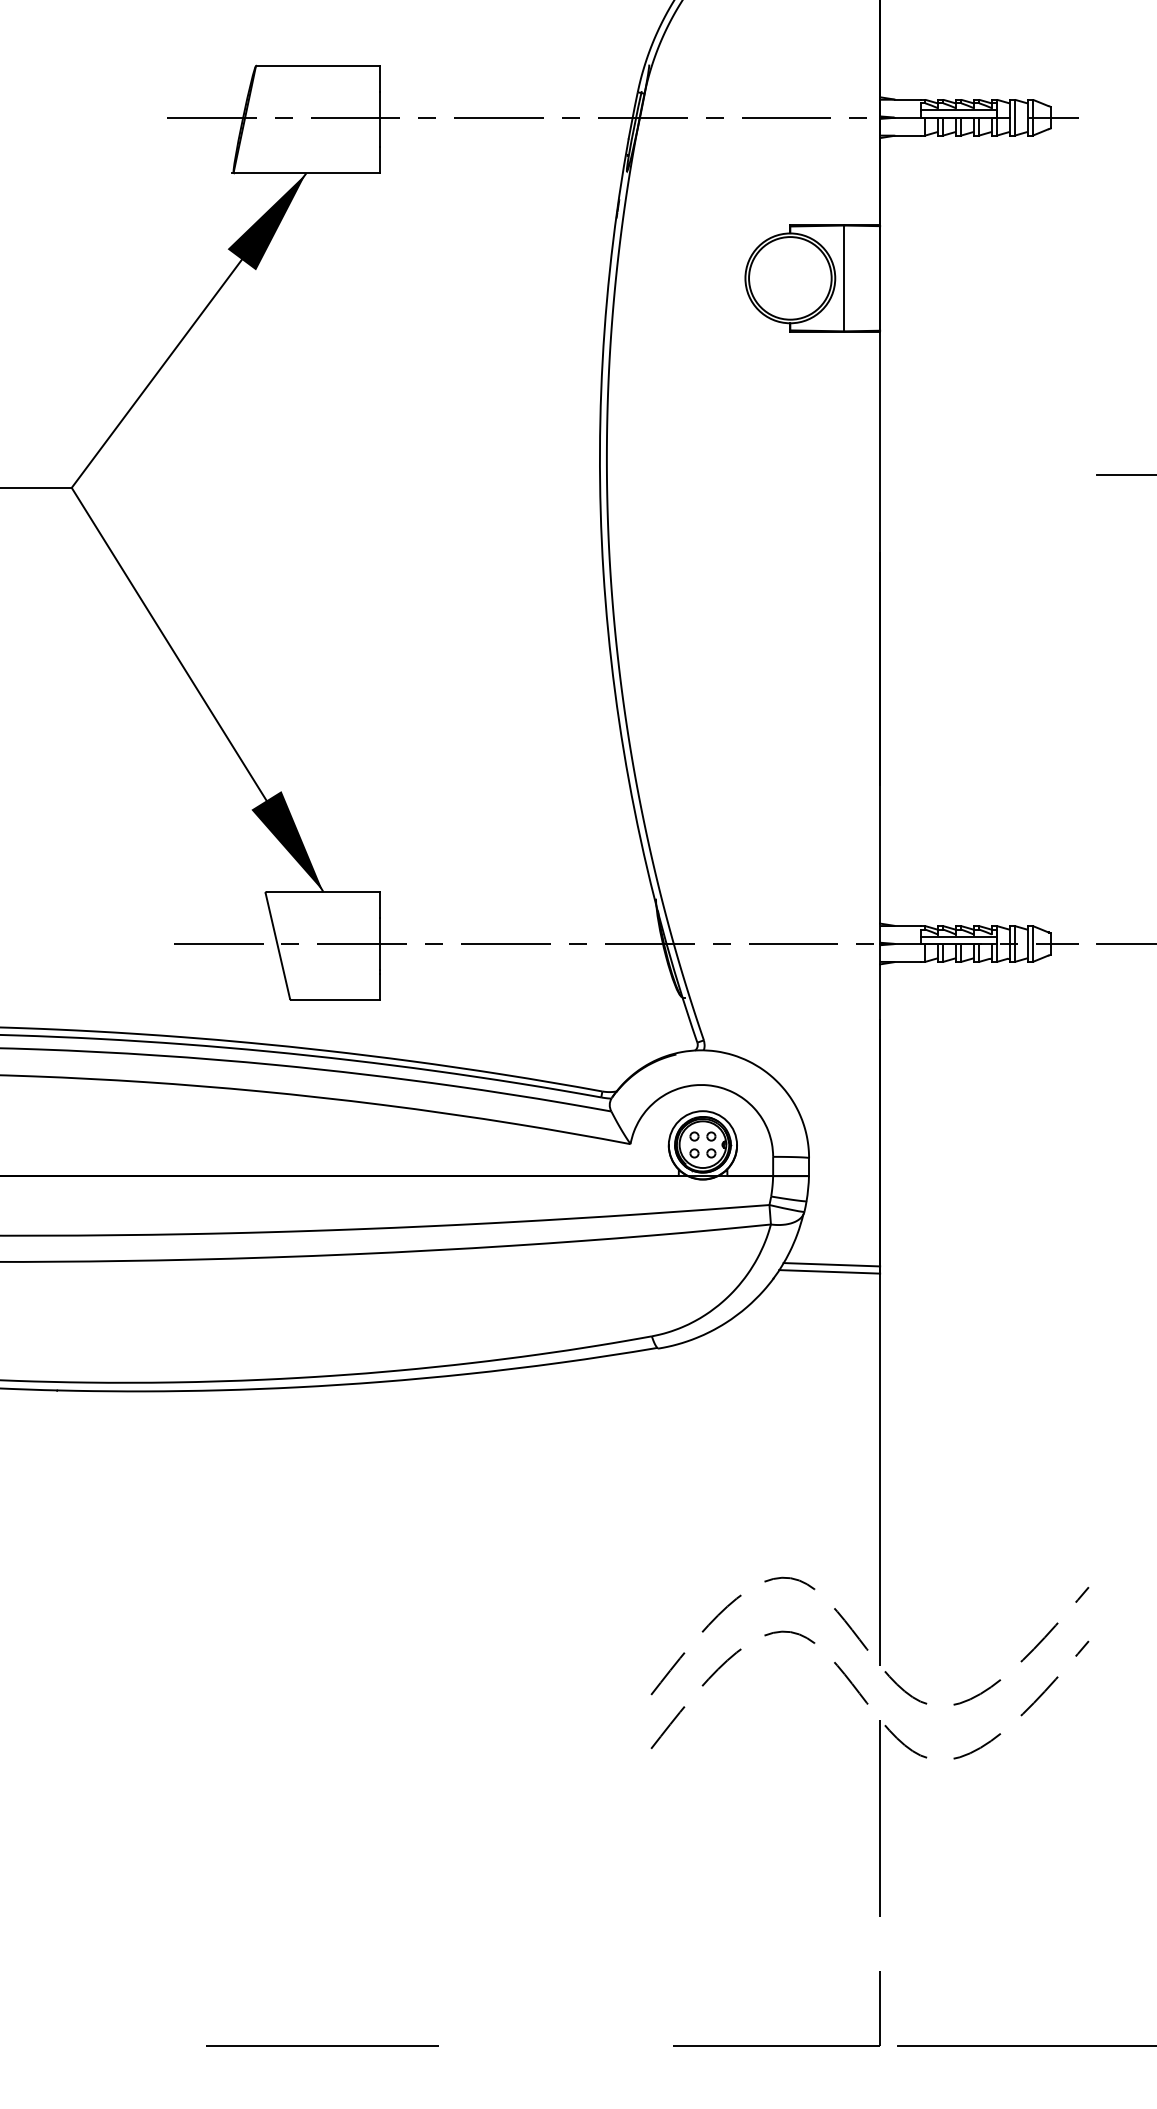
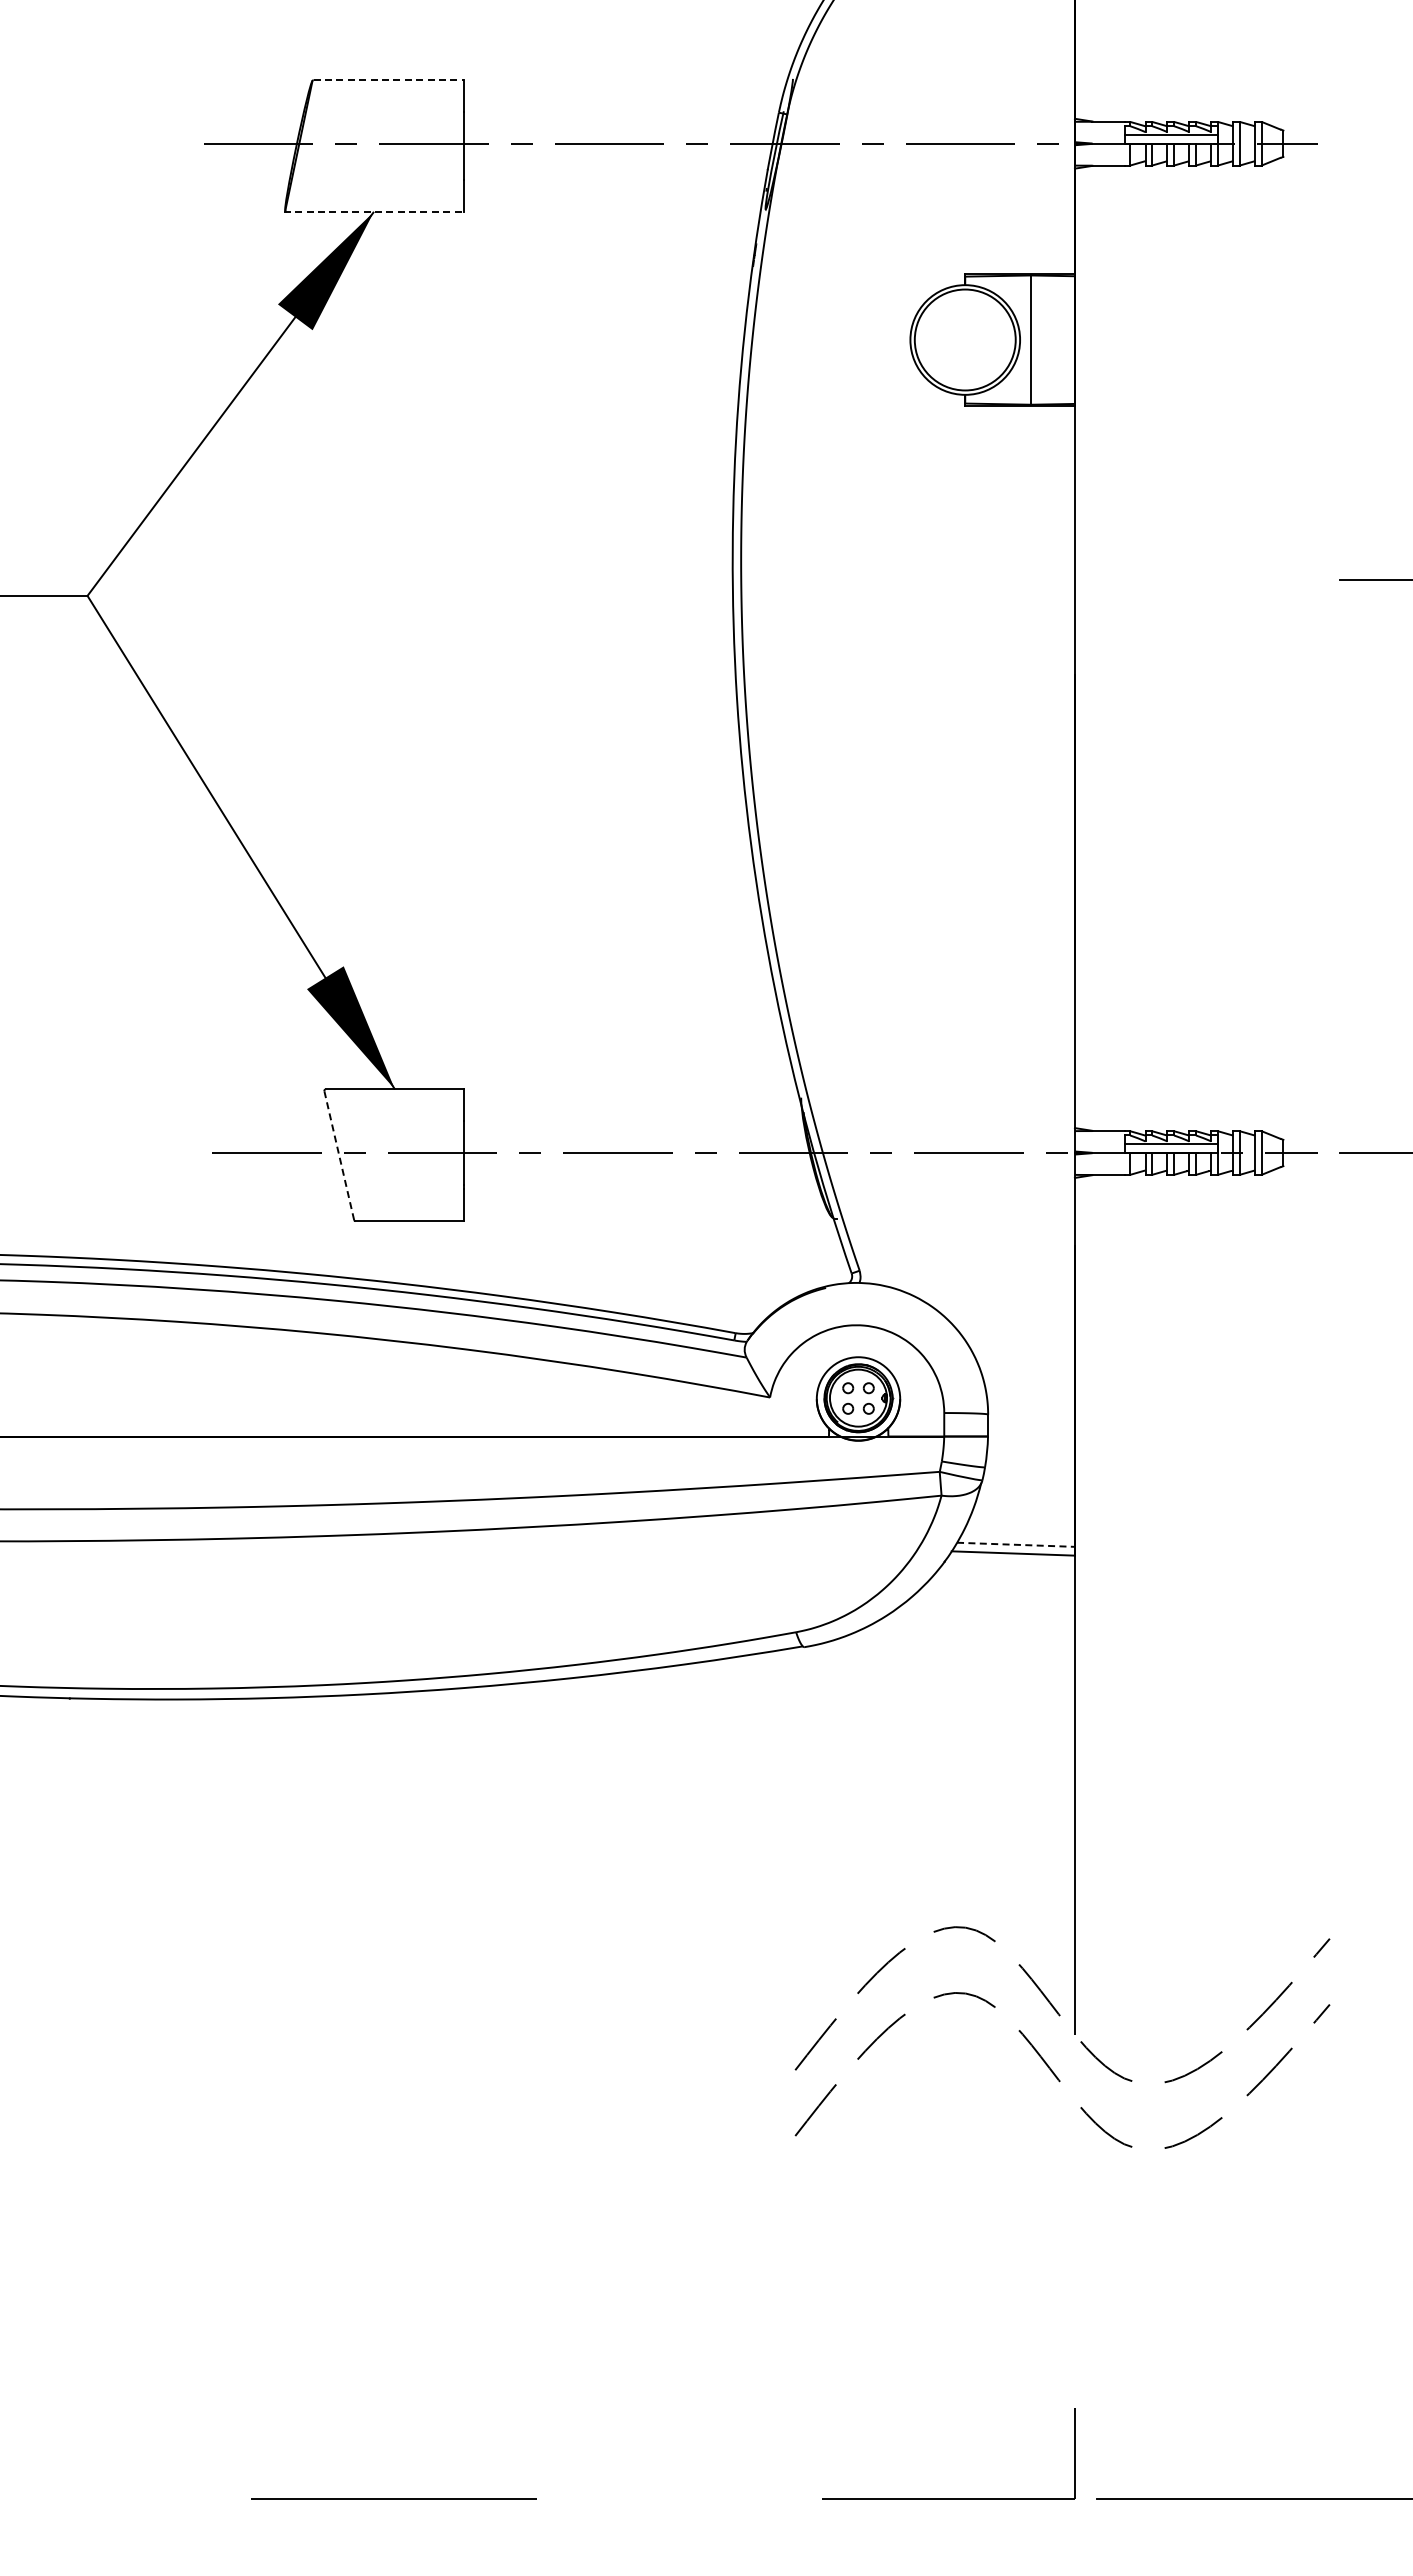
line: (318, 65) -> (389, 80), solid -> dashed
line: (306, 173) -> (374, 211), solid -> dashed
line: (278, 946) -> (339, 1155), solid -> dashed
line: (831, 1264) -> (1015, 1544), solid -> dashed
line: (879, 1817) -> (1074, 2220), removed

